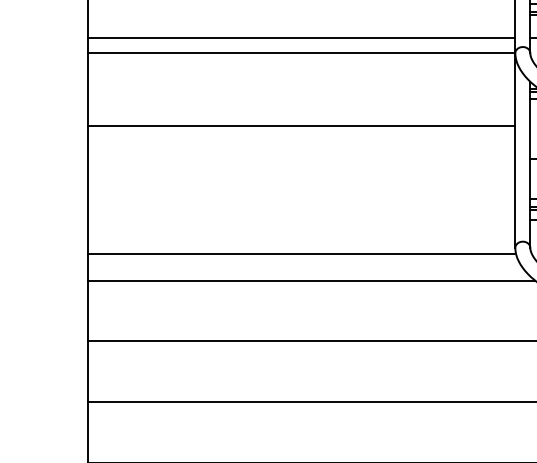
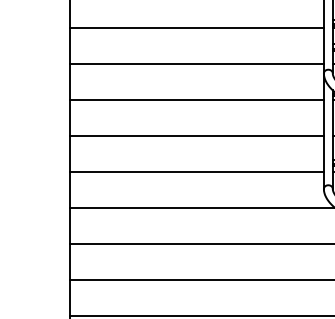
line: (300, 53) -> (196, 100), moved
line: (300, 125) -> (196, 136), moved
line: (300, 253) -> (196, 172), moved

